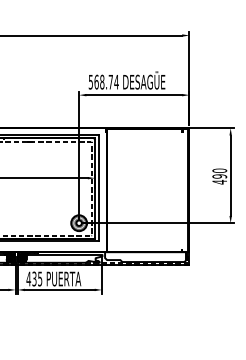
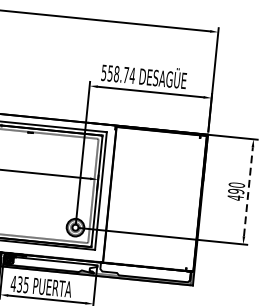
text: (96, 81) -> (110, 72), 568.74 -> 558.74
line: (230, 175) -> (248, 191), solid -> dashed

